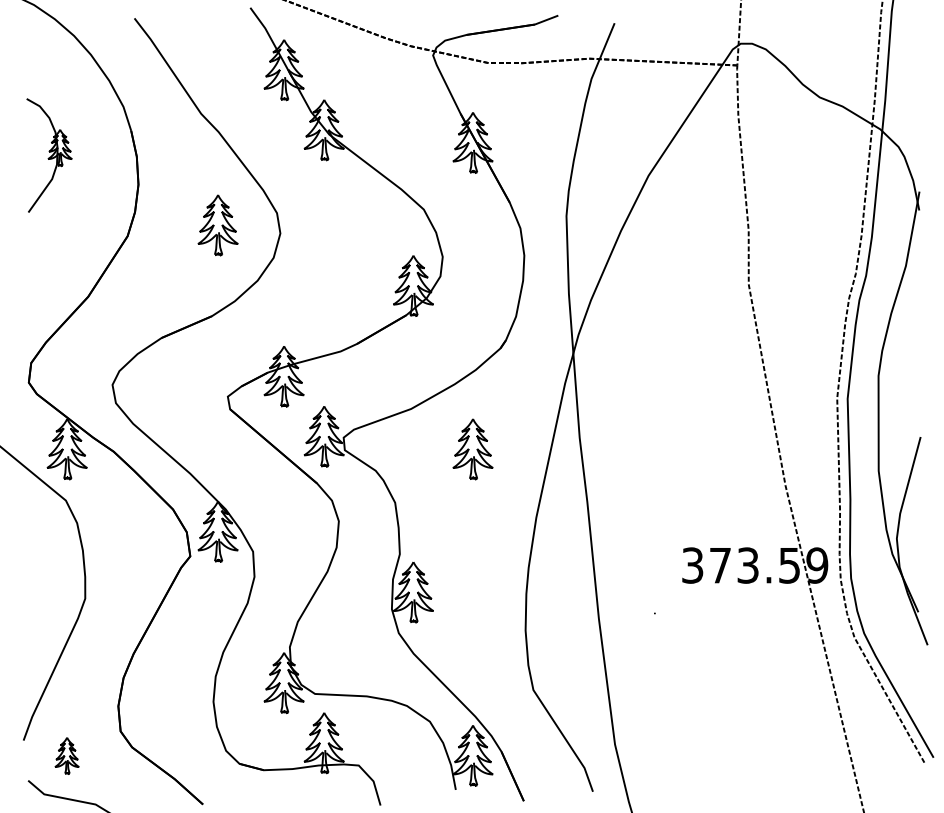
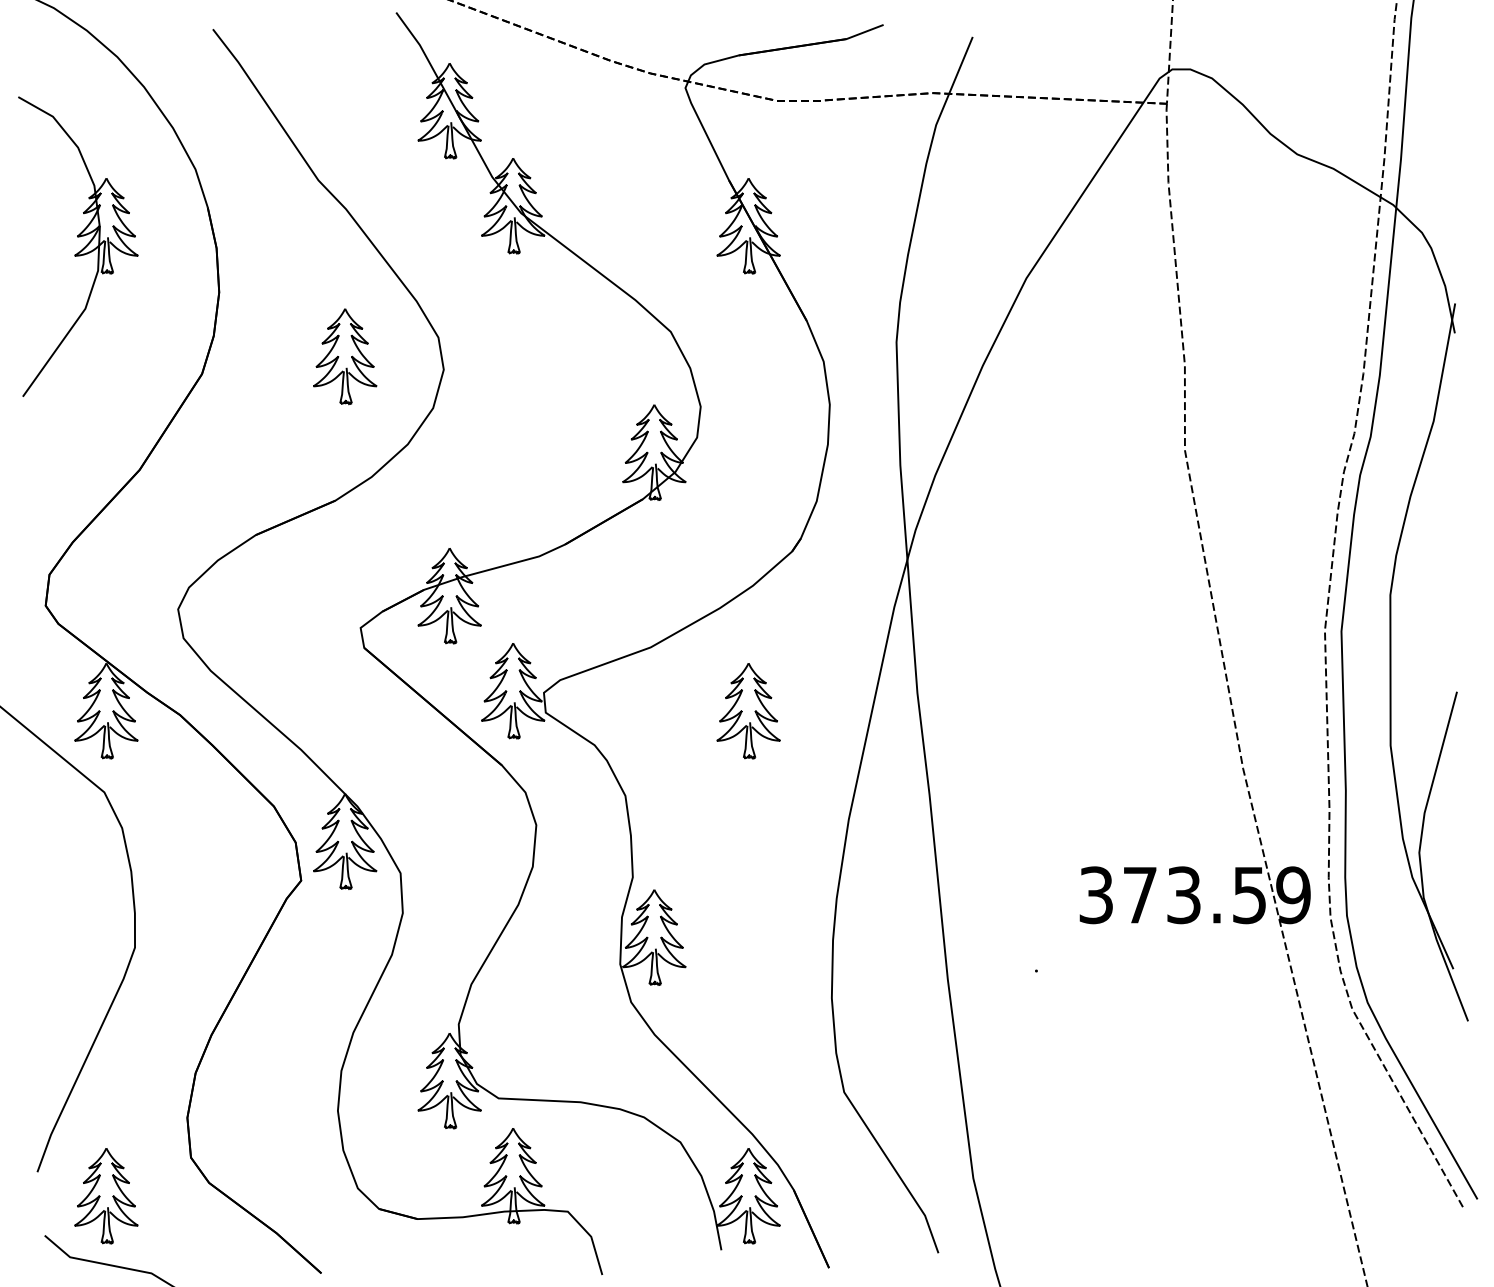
part: (49, 155) -> (78, 246), size x1.67
part: (66, 755) -> (105, 1195), size x1.67

